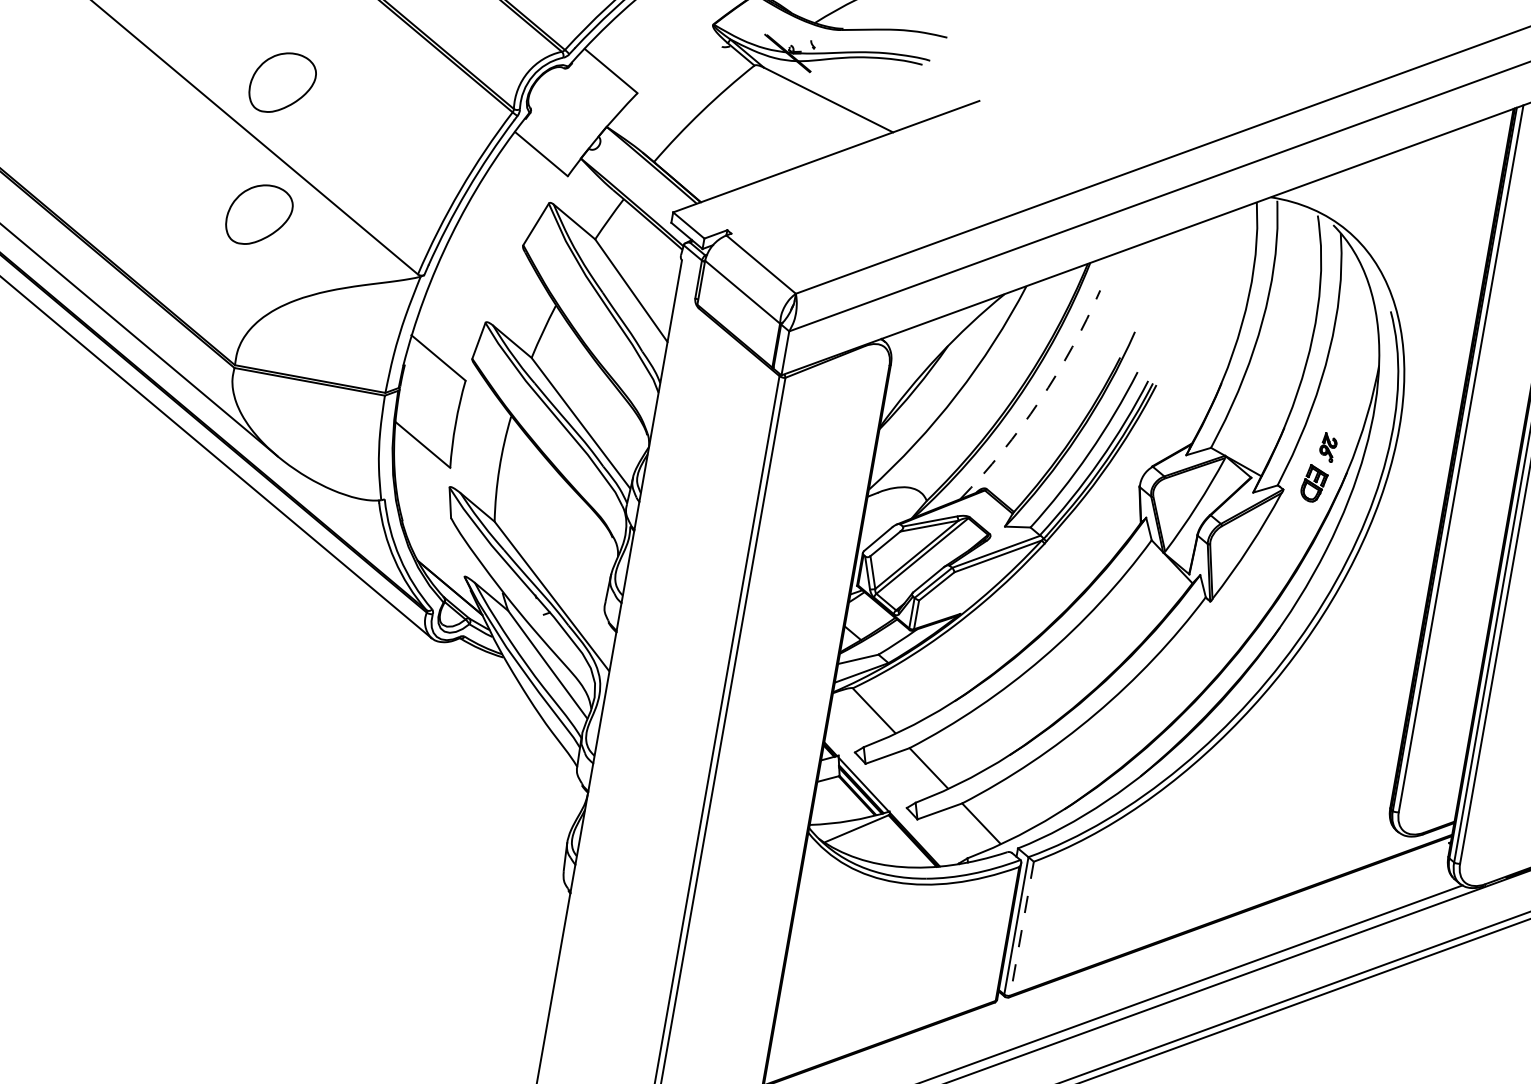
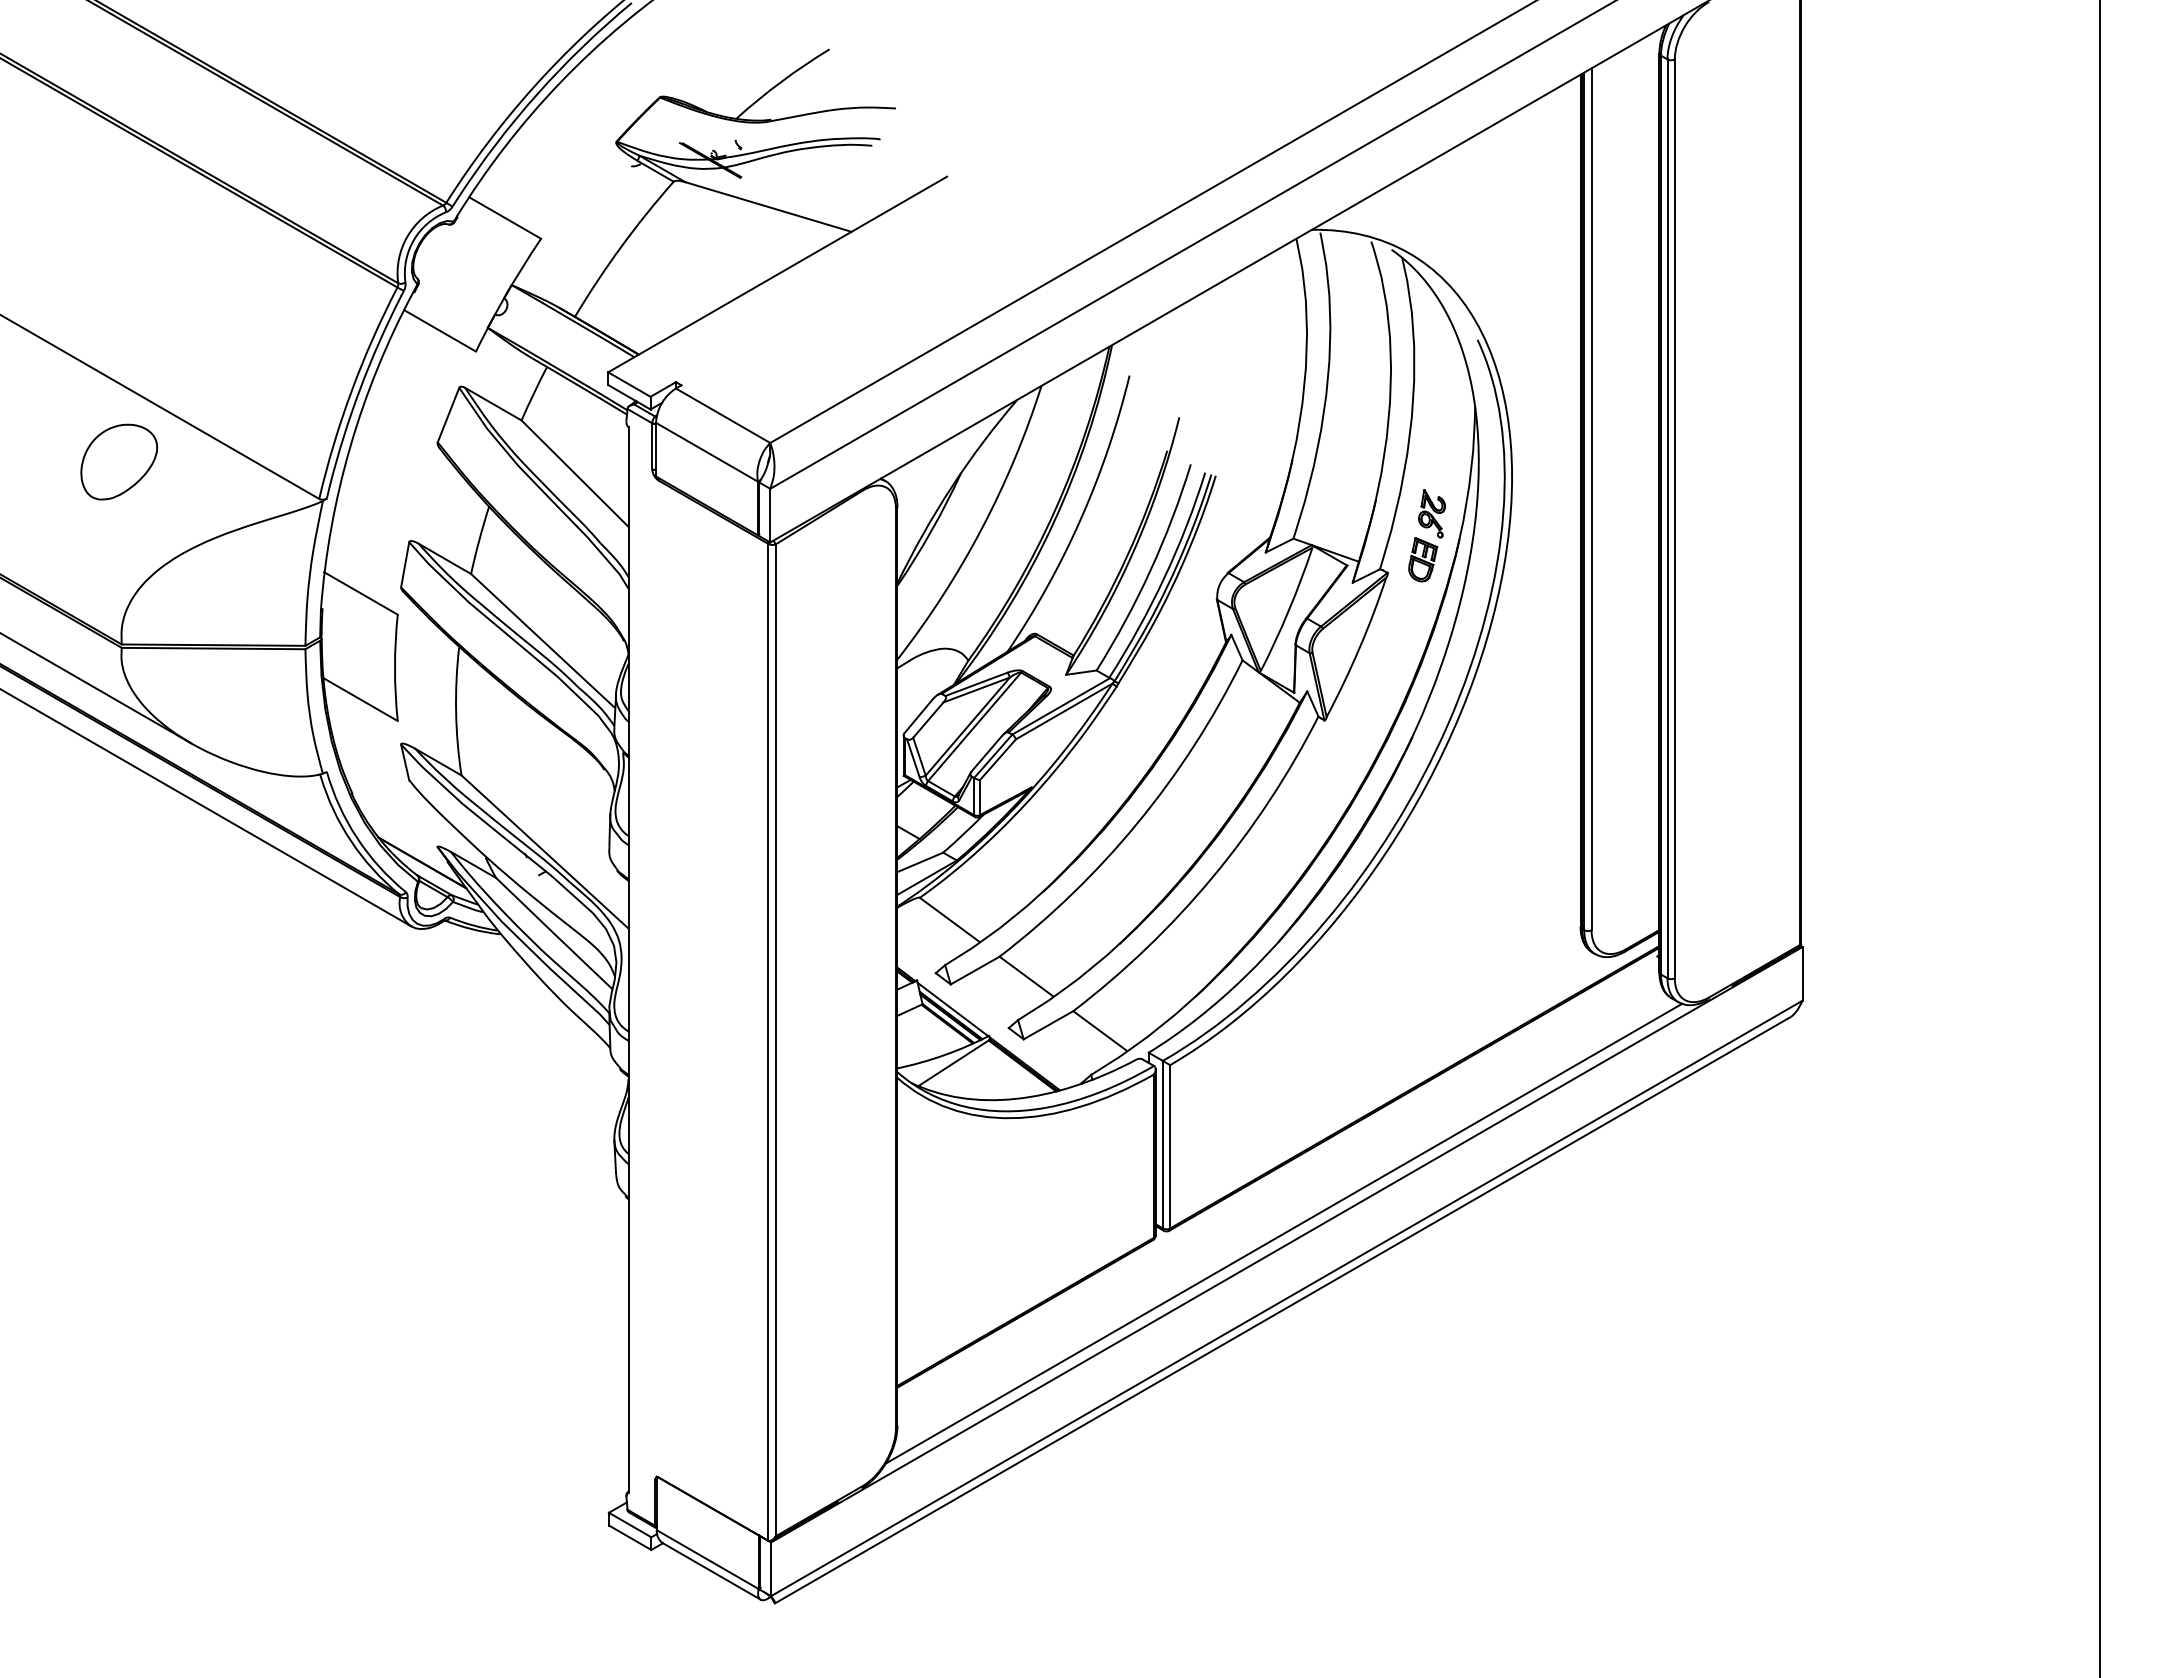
part: (282, 82) -> (118, 300), removed
arc: (1039, 401) -> (1080, 519), dashed -> solid
part: (1327, 447) -> (1431, 513), size x1.43
line: (1022, 928) -> (1170, 1146), dashed -> solid

